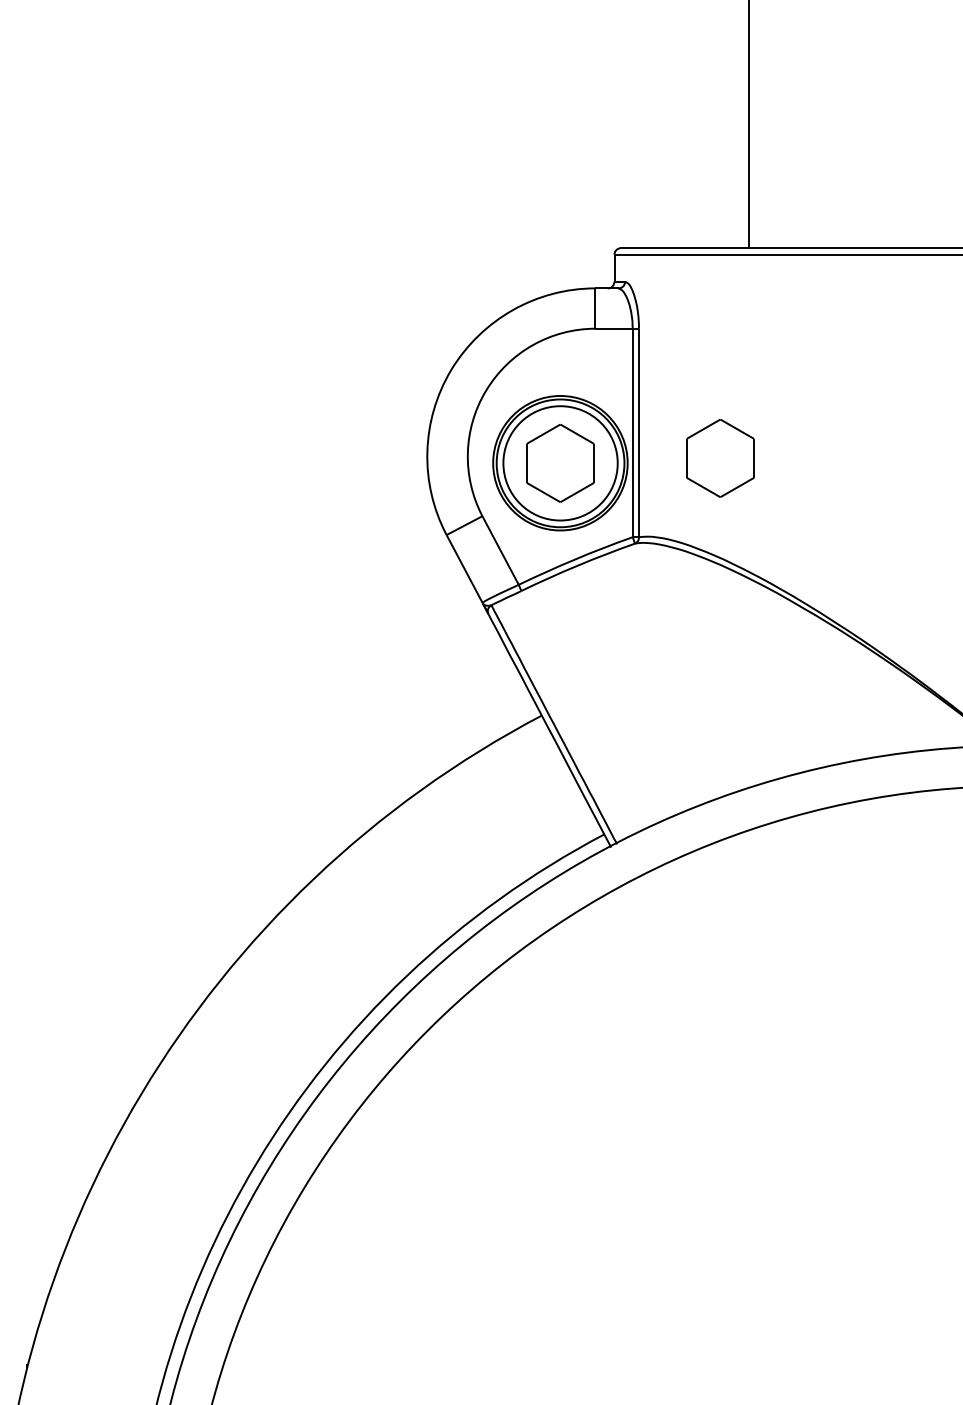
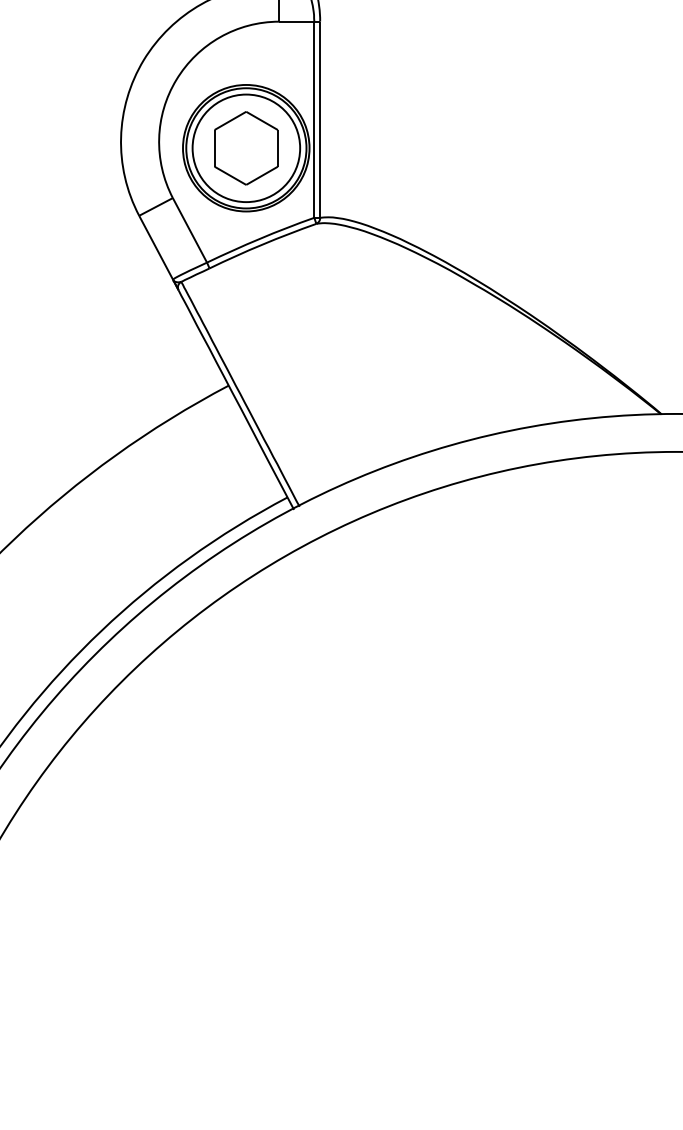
part: (720, 458) -> (396, 143), removed

